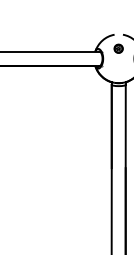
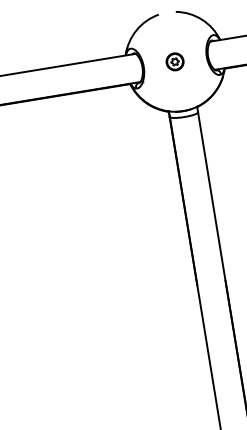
part: (118, 48) -> (174, 61), moved

